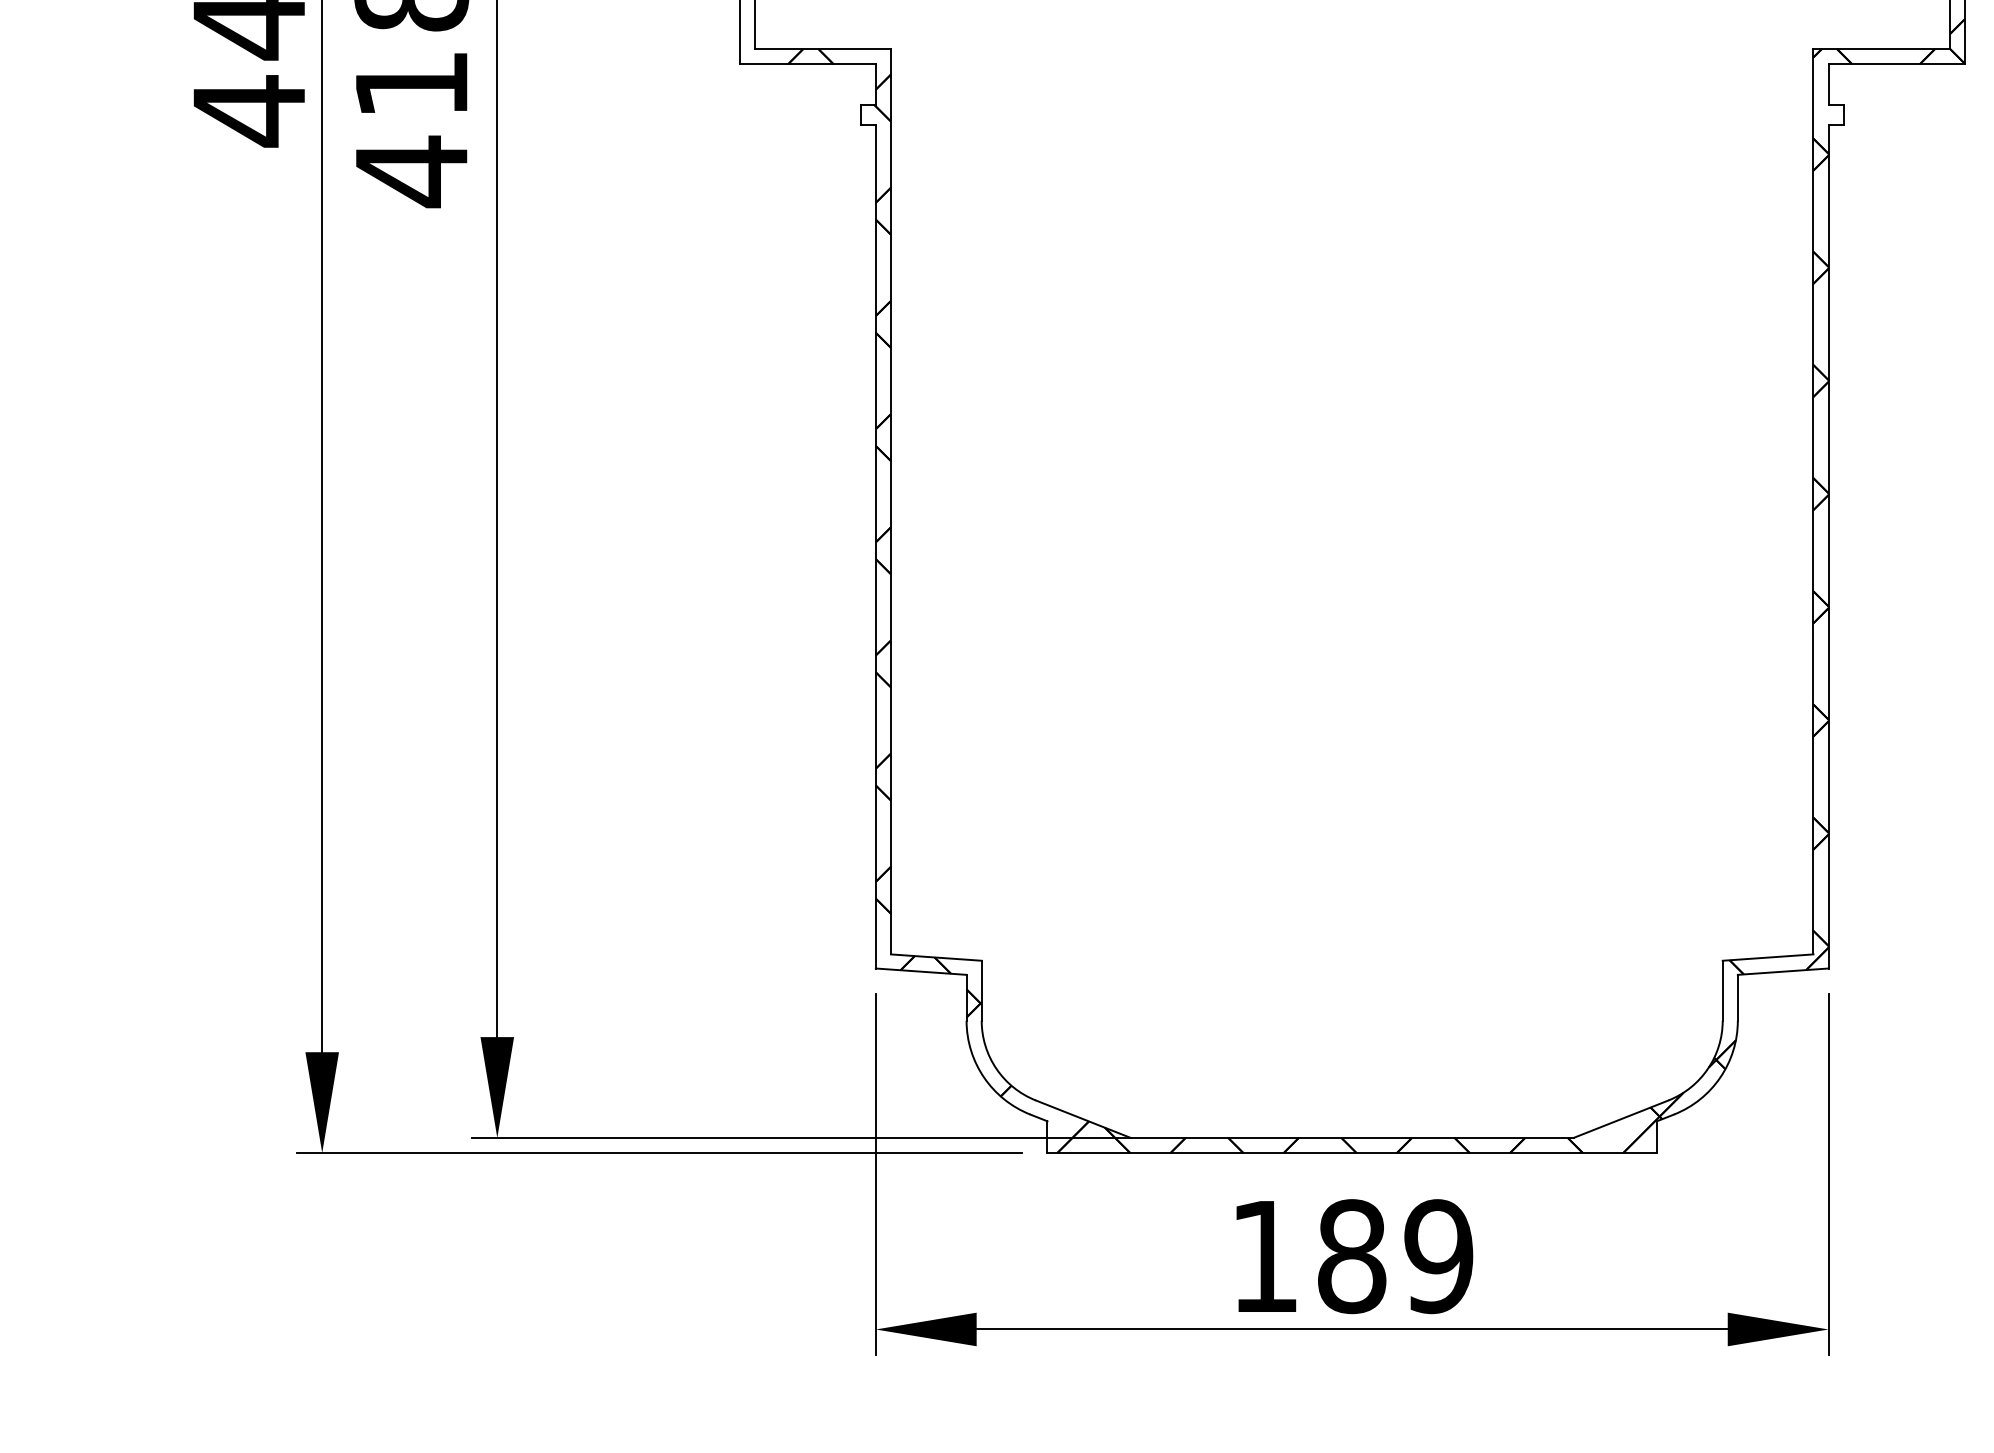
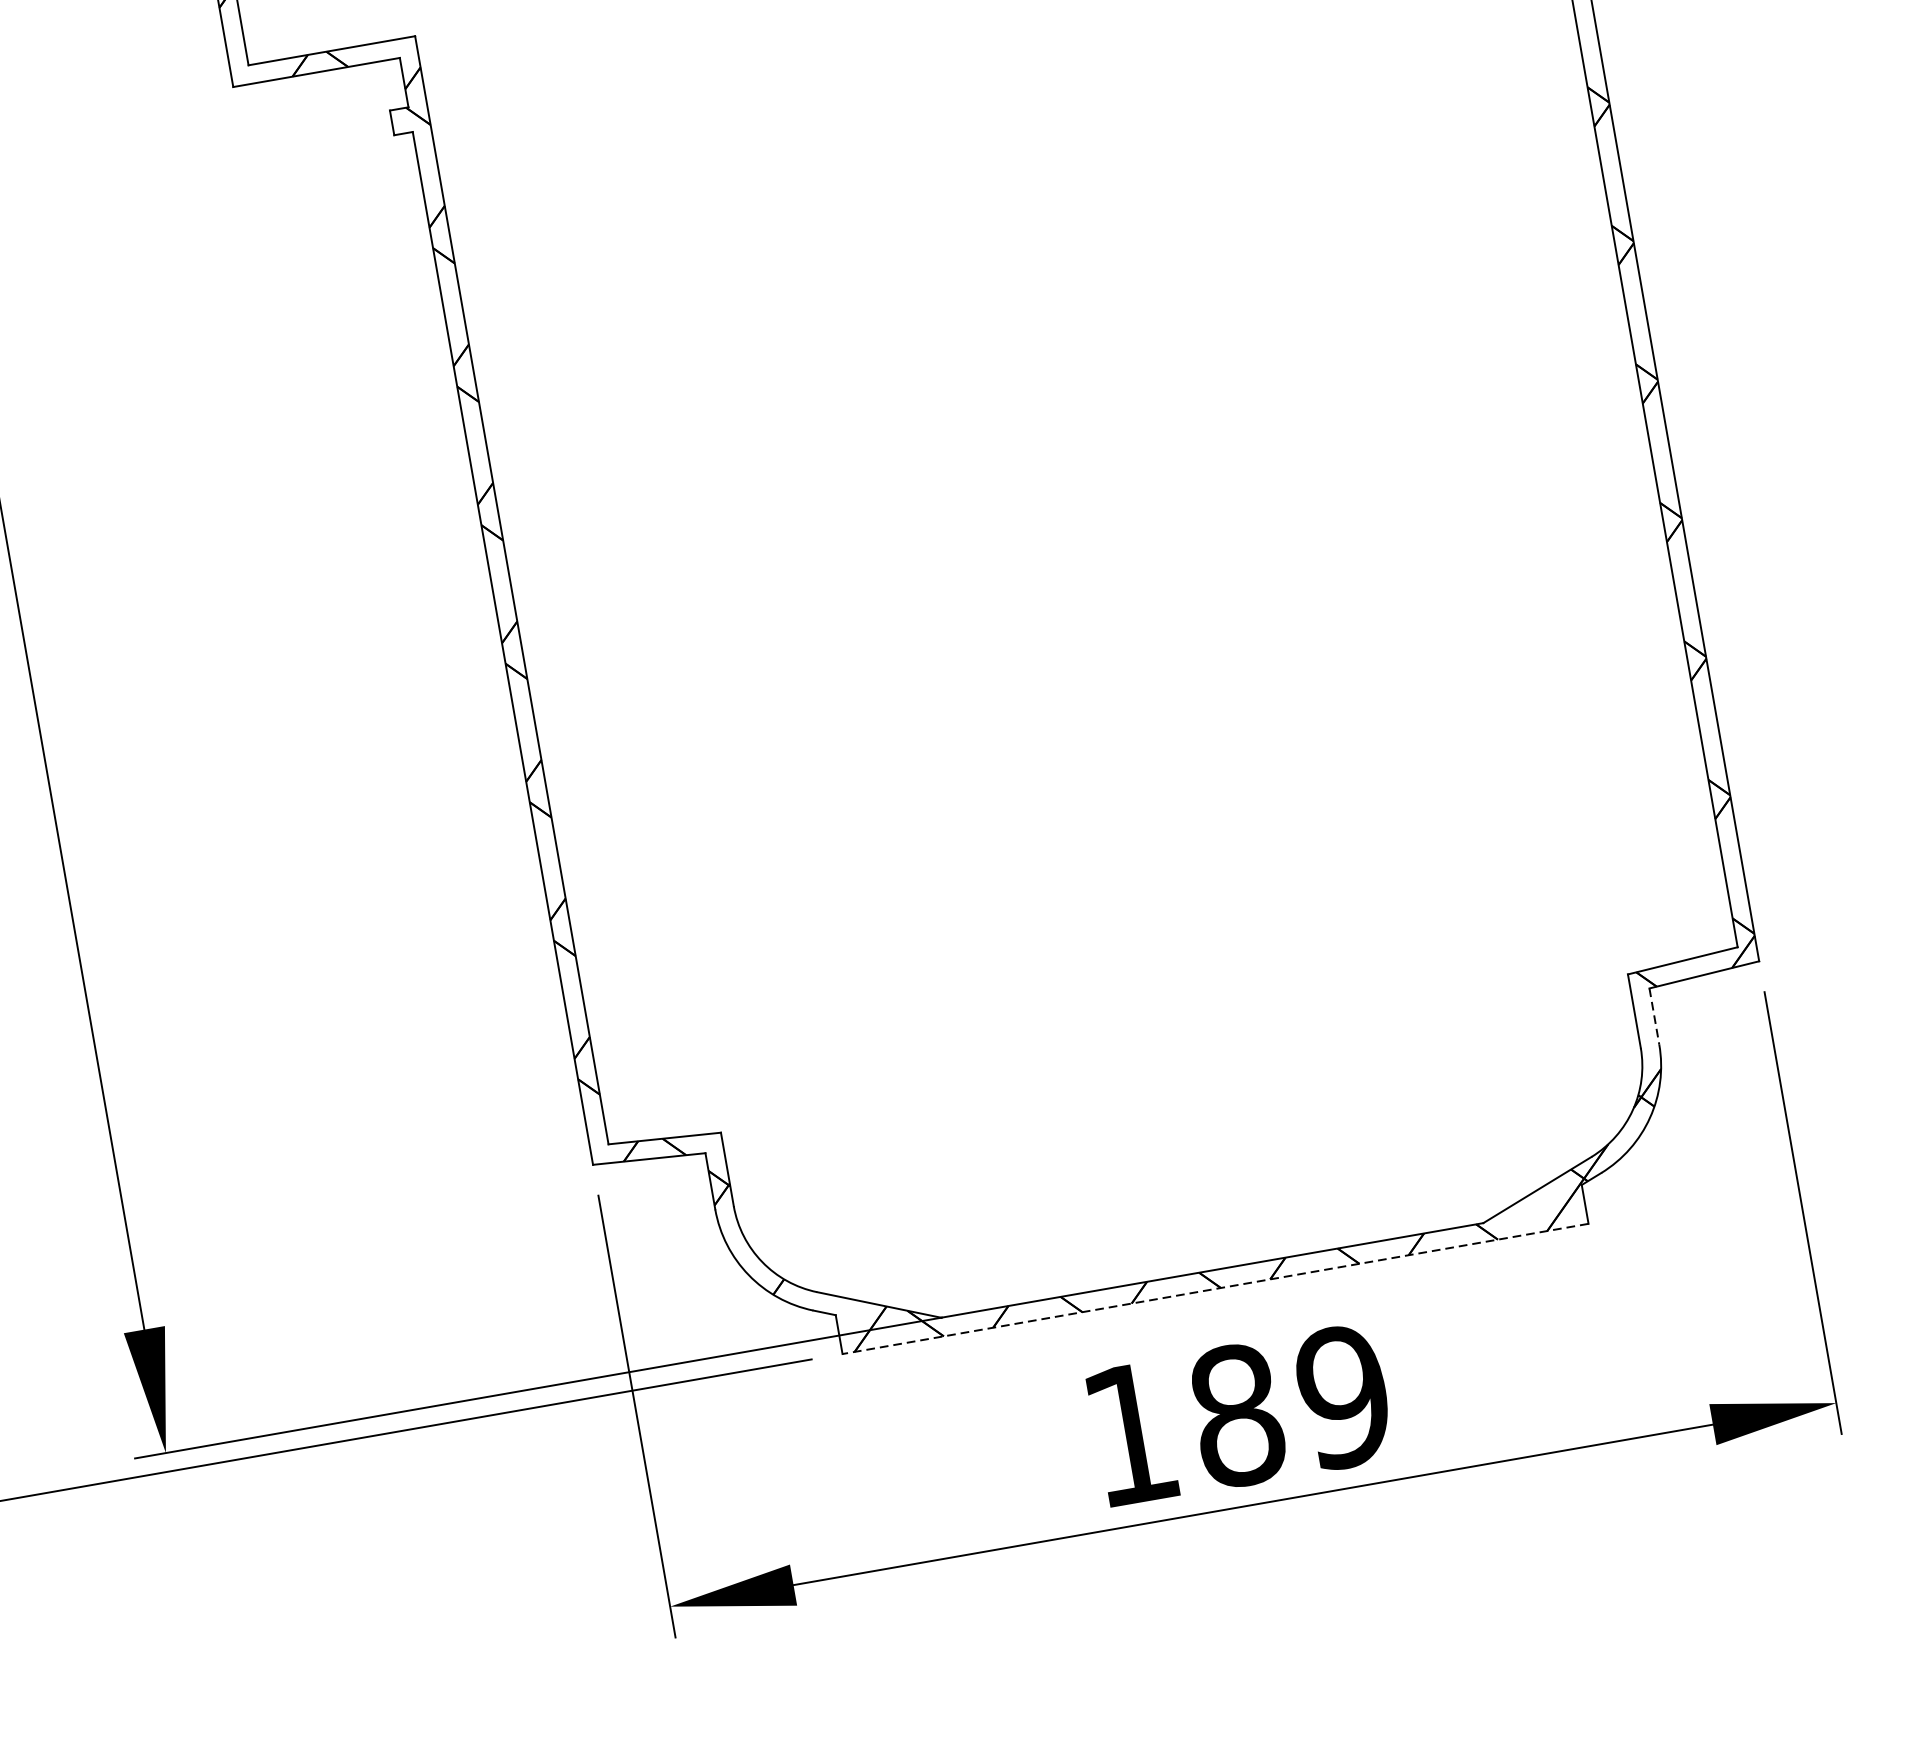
line: (1737, 997) -> (1653, 1016), solid -> dashed
line: (1352, 1153) -> (1215, 1289), solid -> dashed

